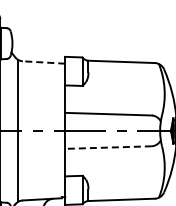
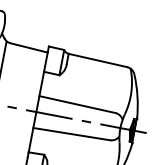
line: (43, 62) -> (28, 47), dashed -> solid
line: (108, 147) -> (71, 134), dashed -> solid

